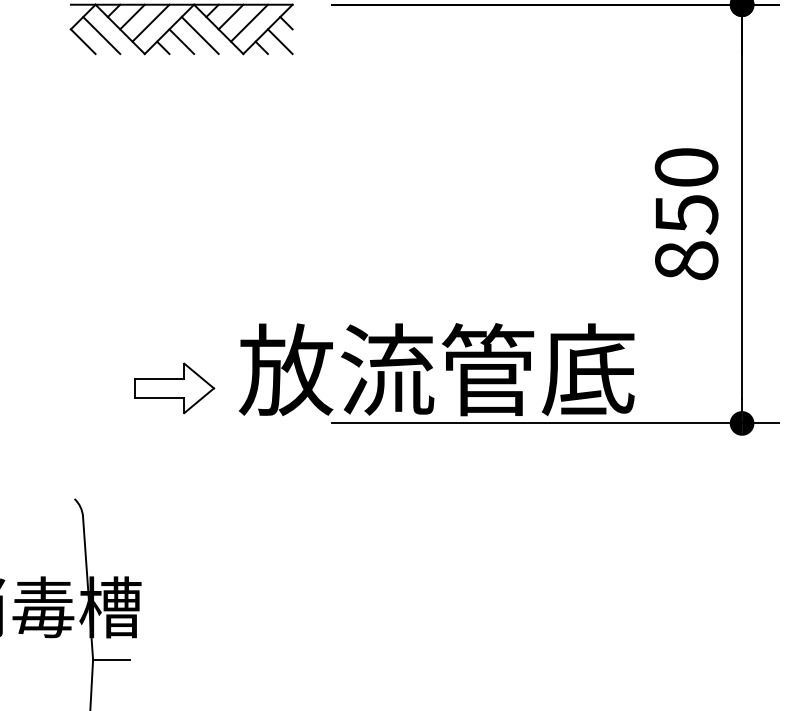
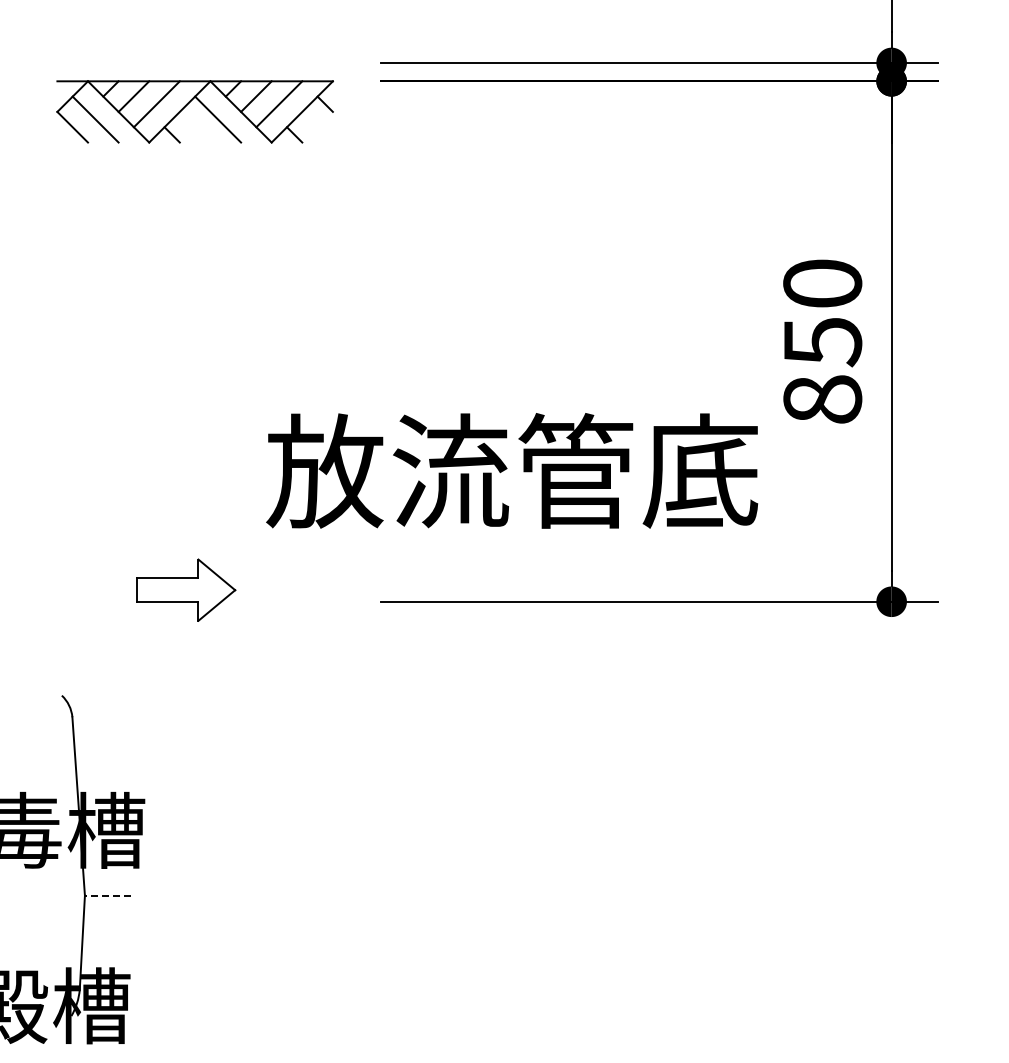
line: (181, 41) -> (194, 126), removed
line: (280, 41) -> (317, 126), removed
text: (437, 369) -> (512, 470), moved
part: (174, 387) -> (186, 589), moved
line: (111, 659) -> (107, 895), solid -> dashed

